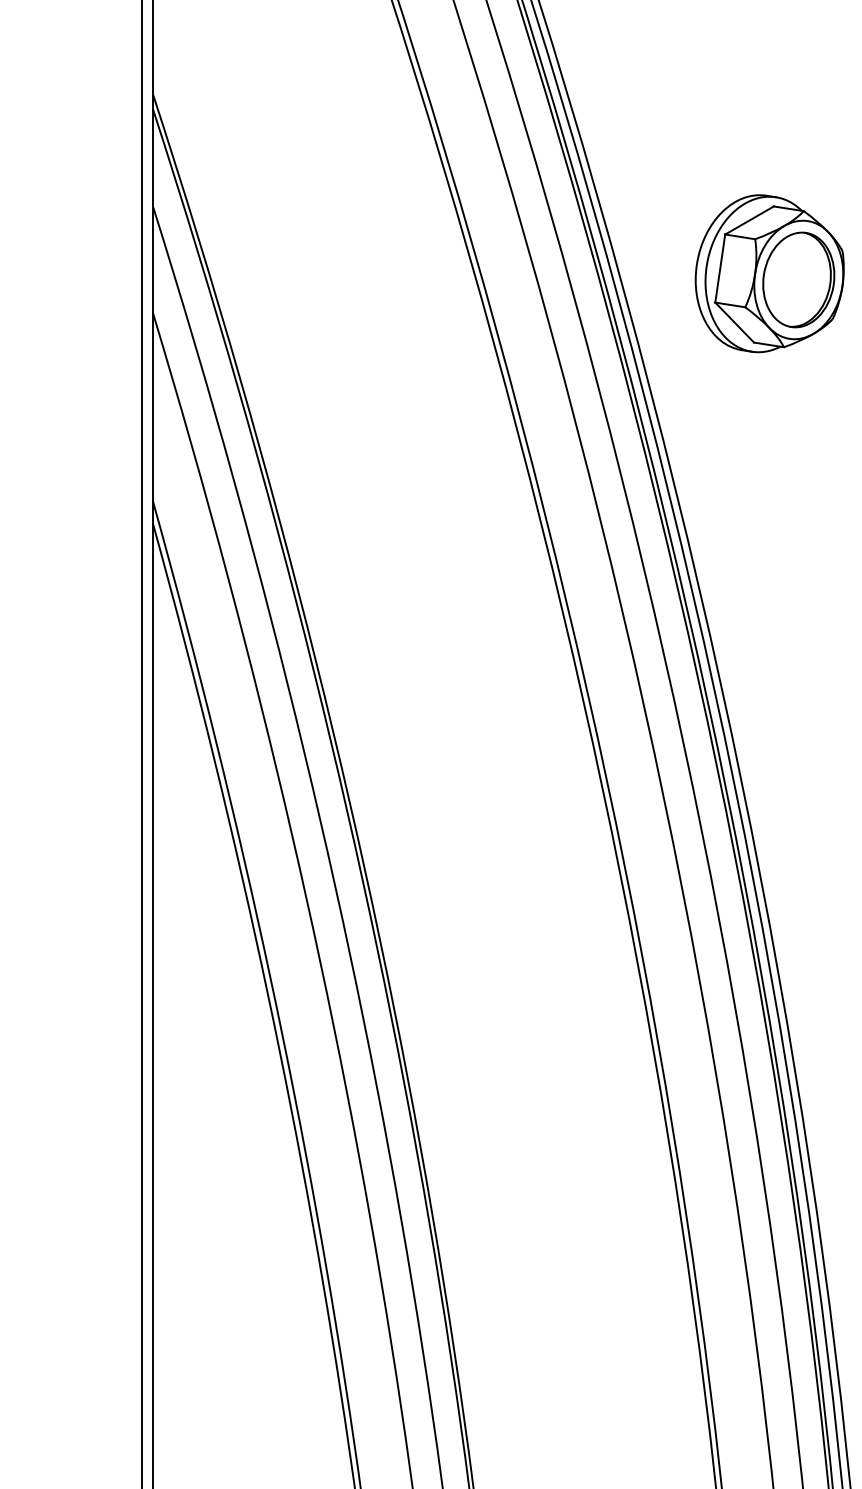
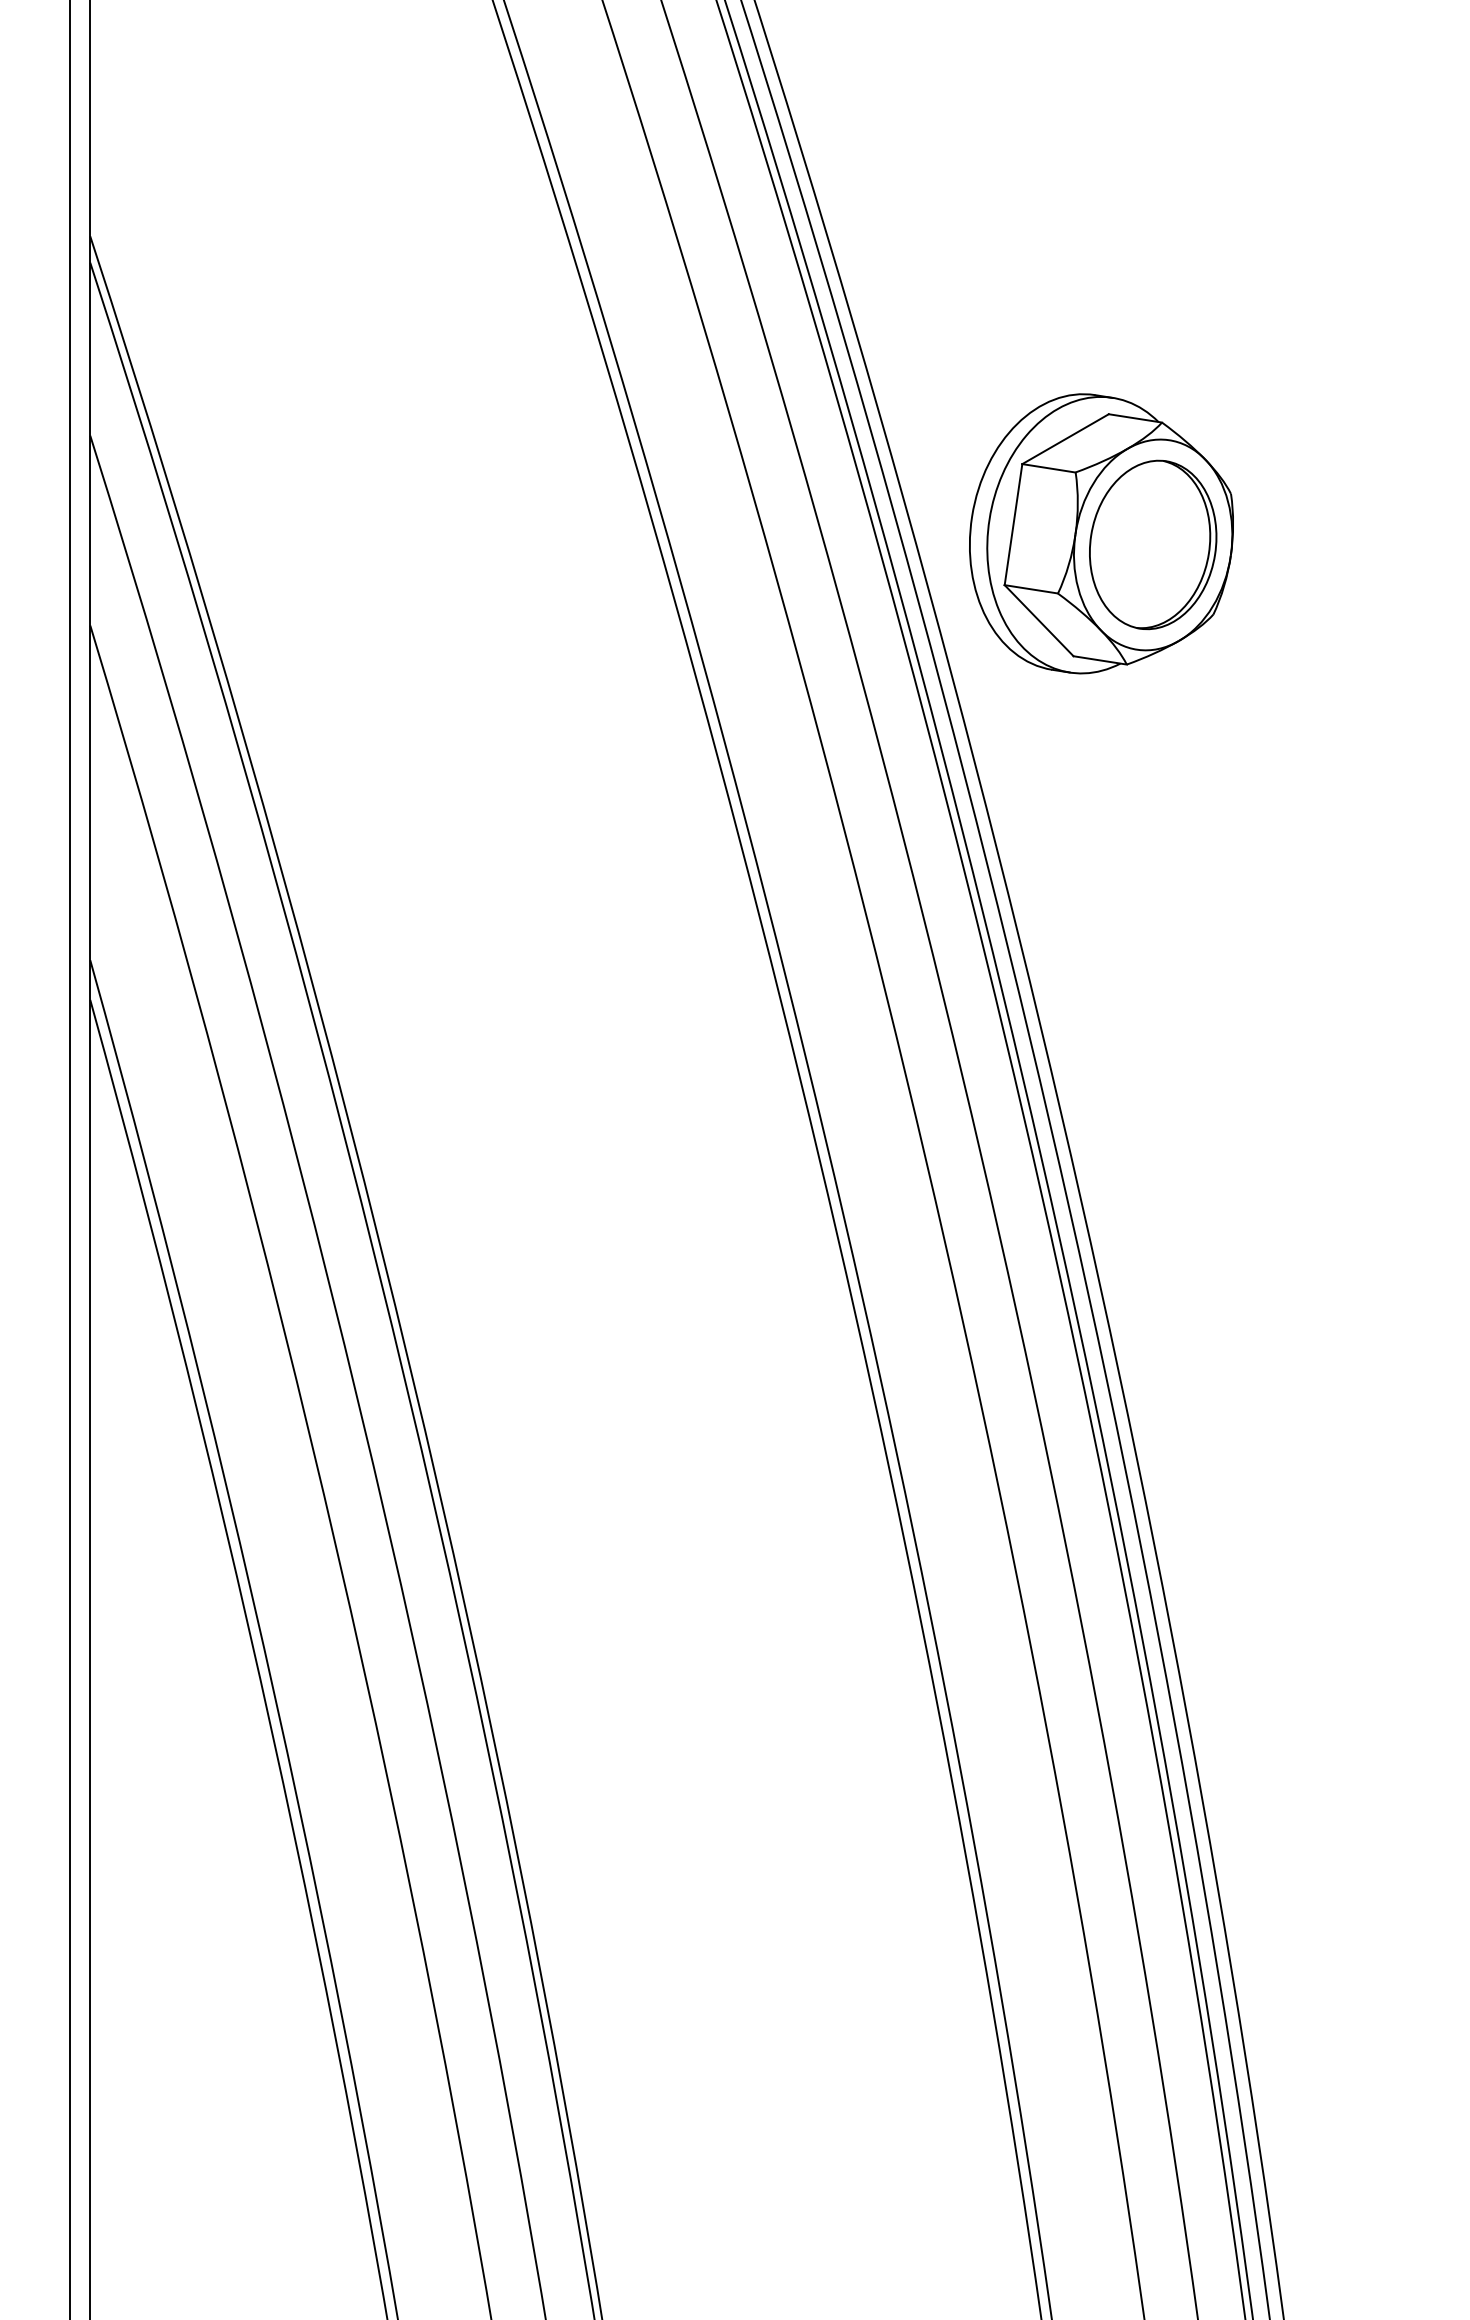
part: (769, 273) -> (1101, 533), moved

